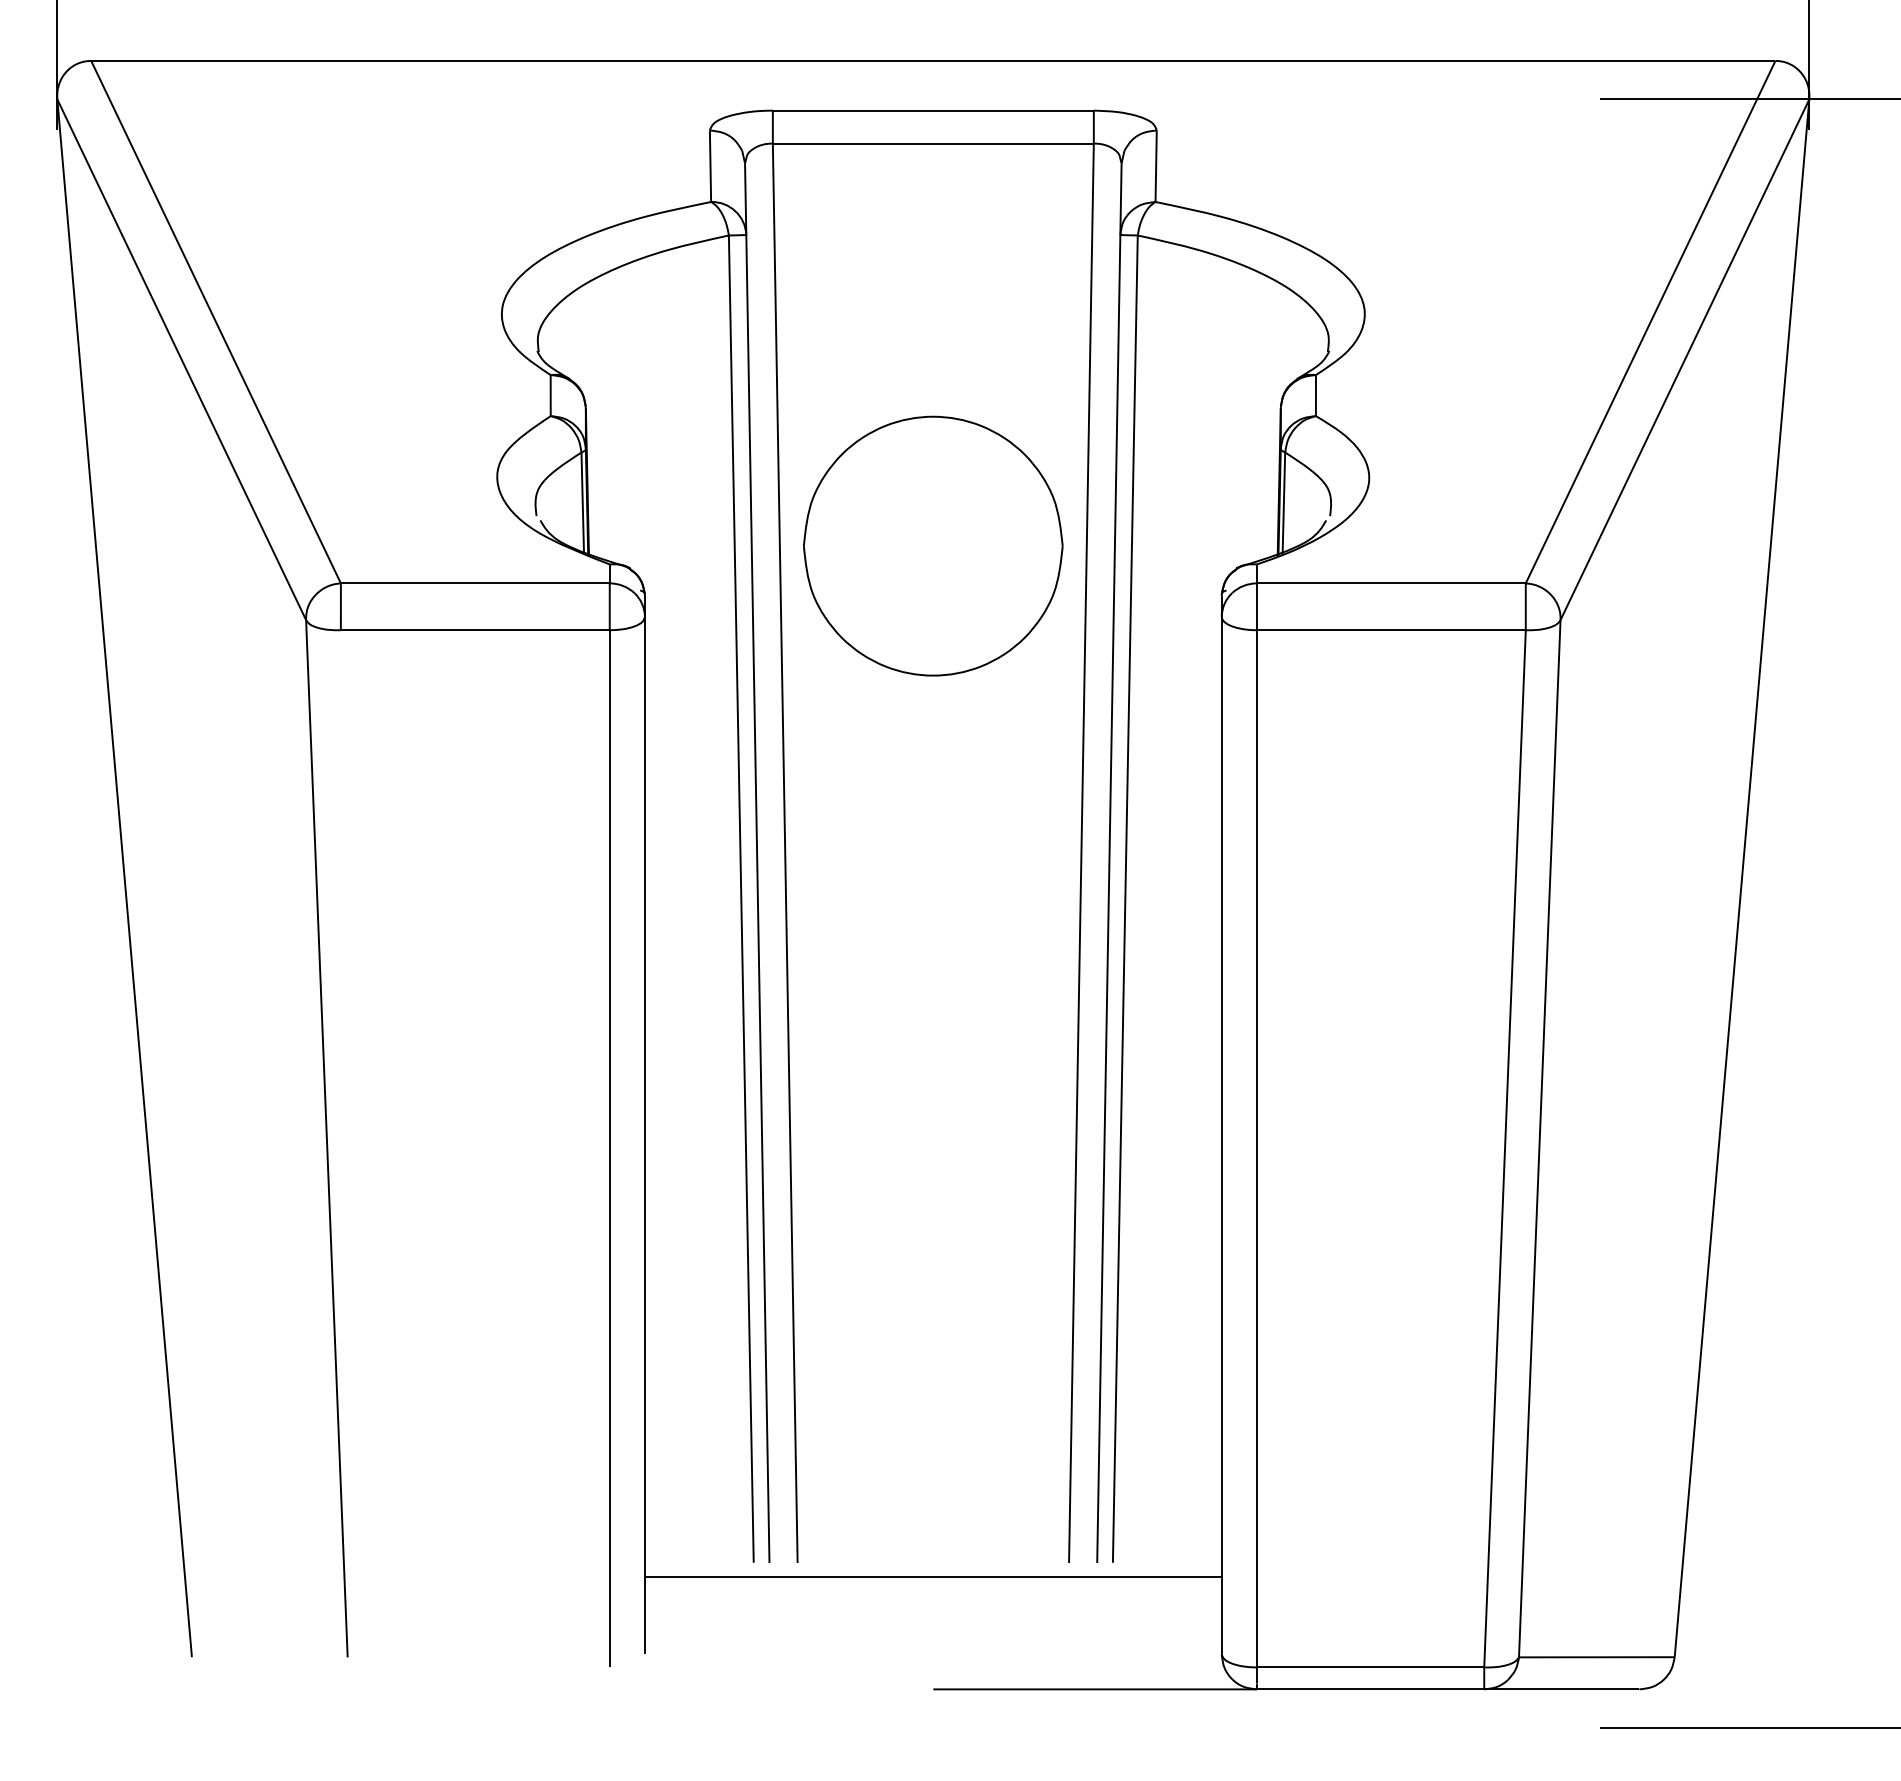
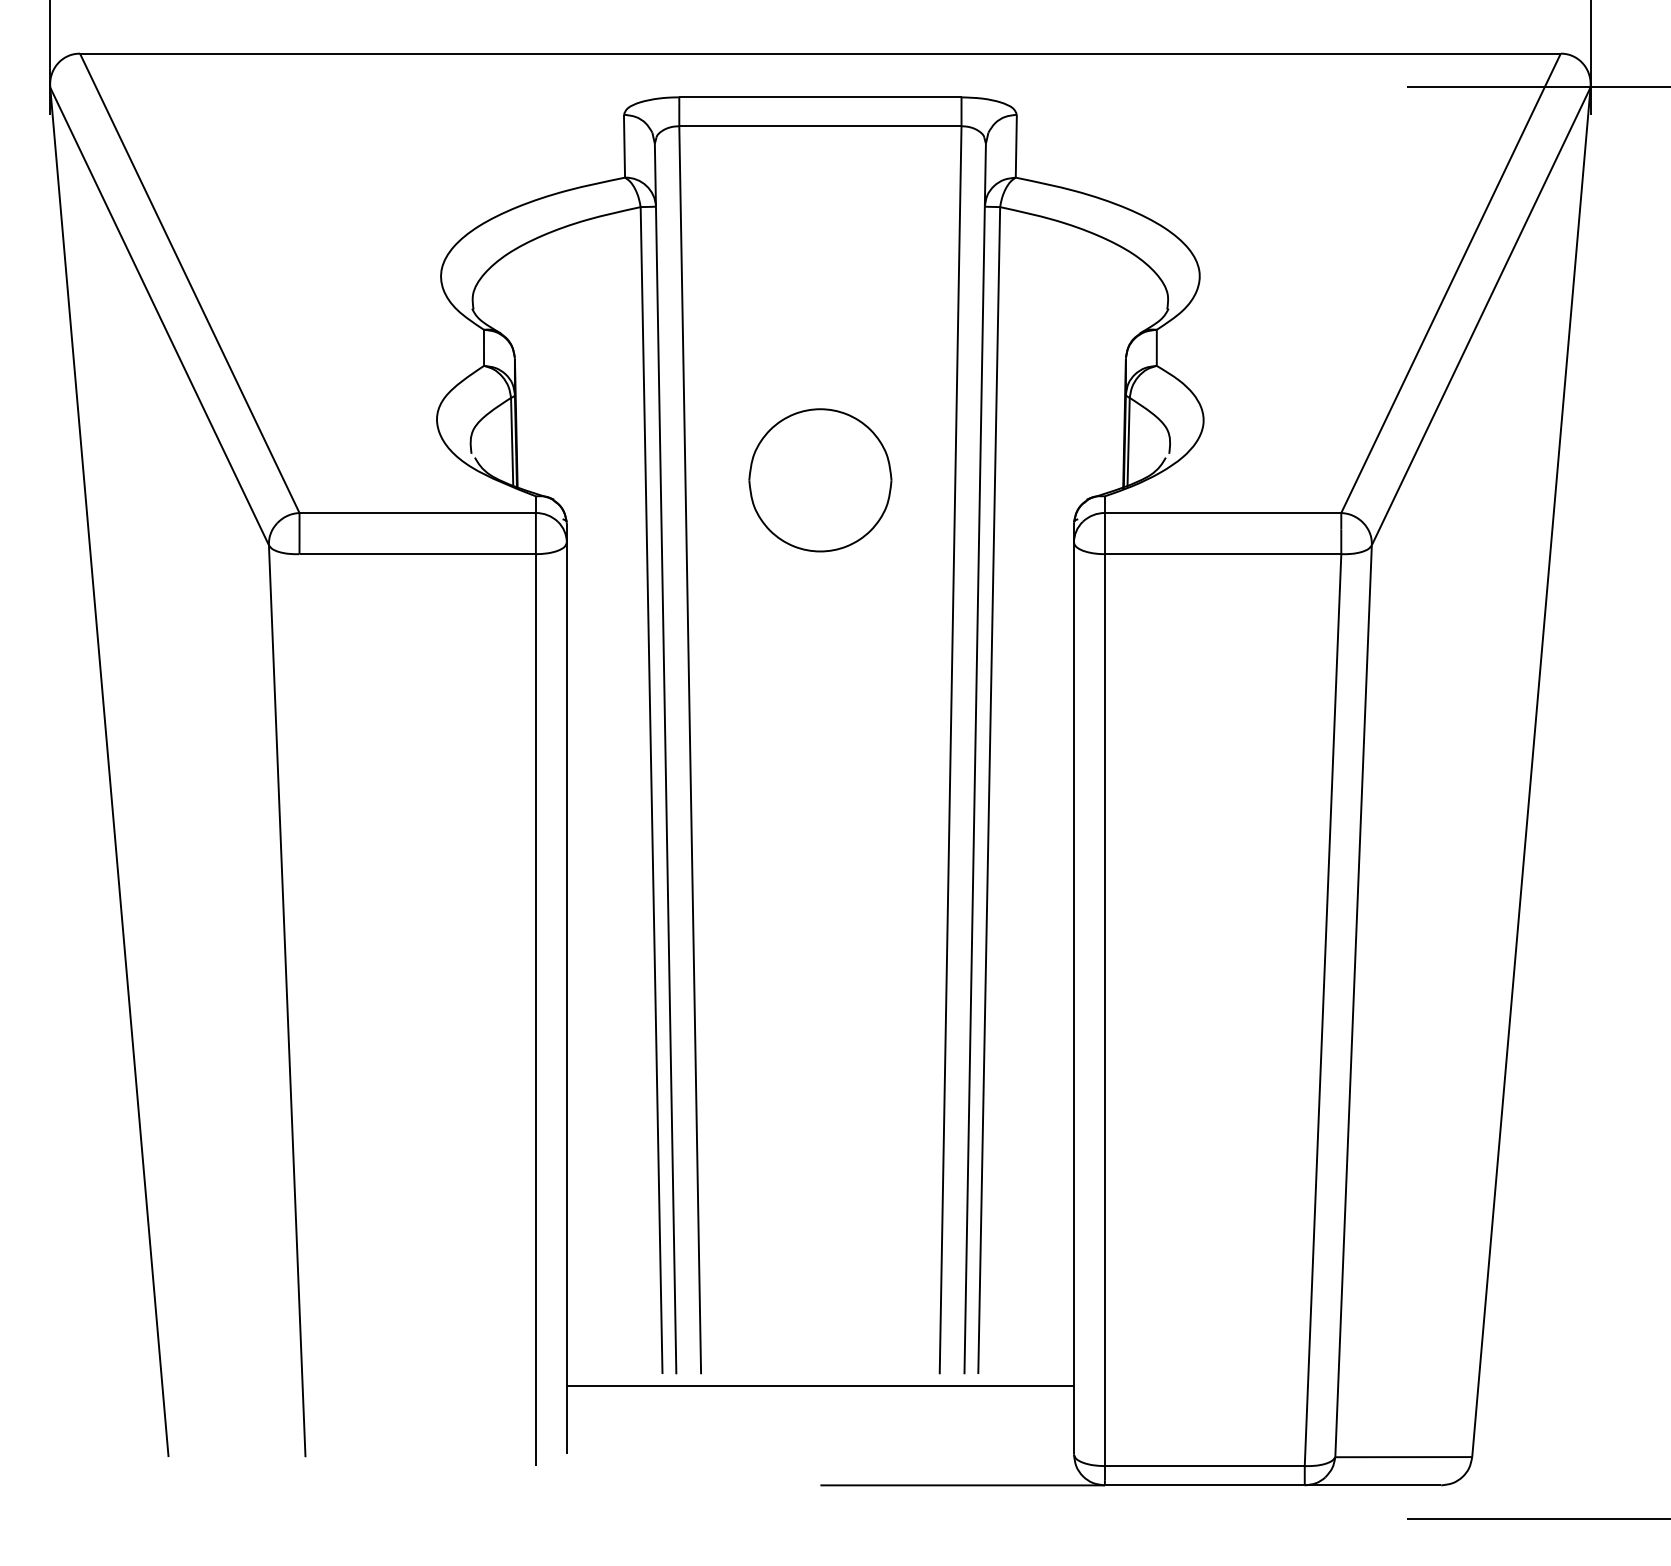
part: (933, 546) -> (820, 480), size x0.62

